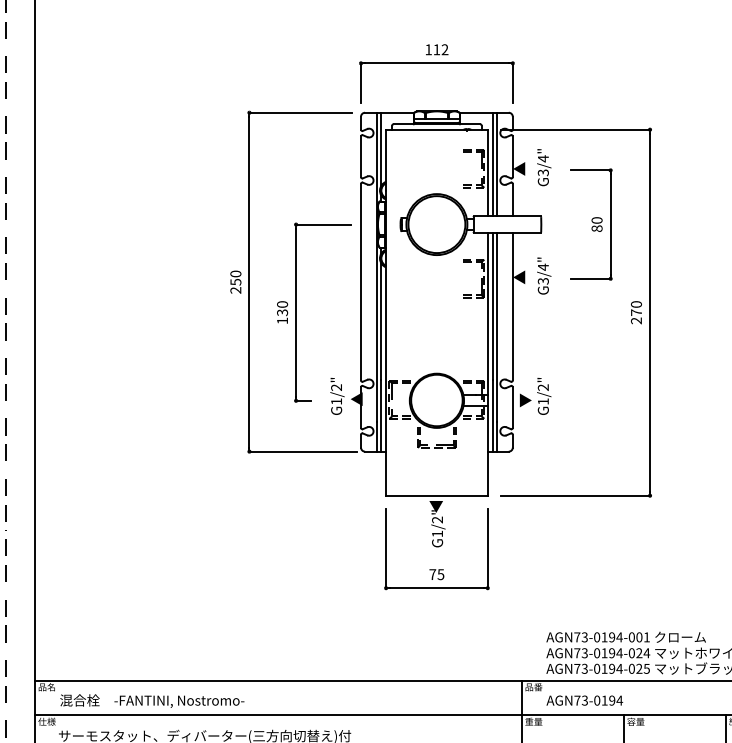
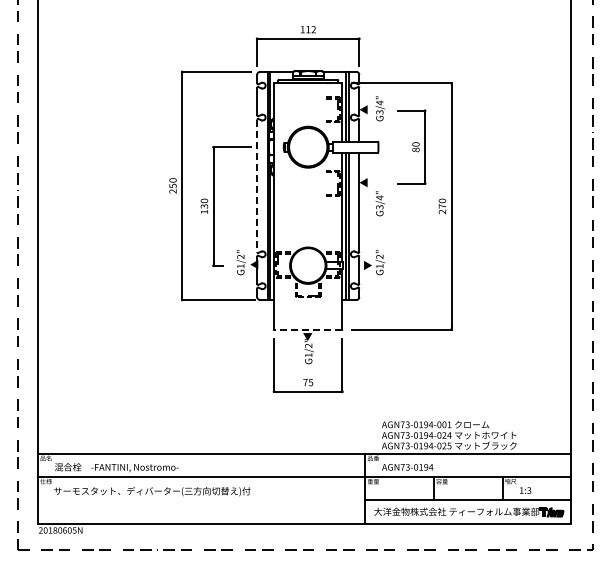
text: (544, 275) -> (380, 203), moved
line: (361, 283) -> (257, 186), solid -> dashed
line: (435, 495) -> (307, 329), solid -> dashed

